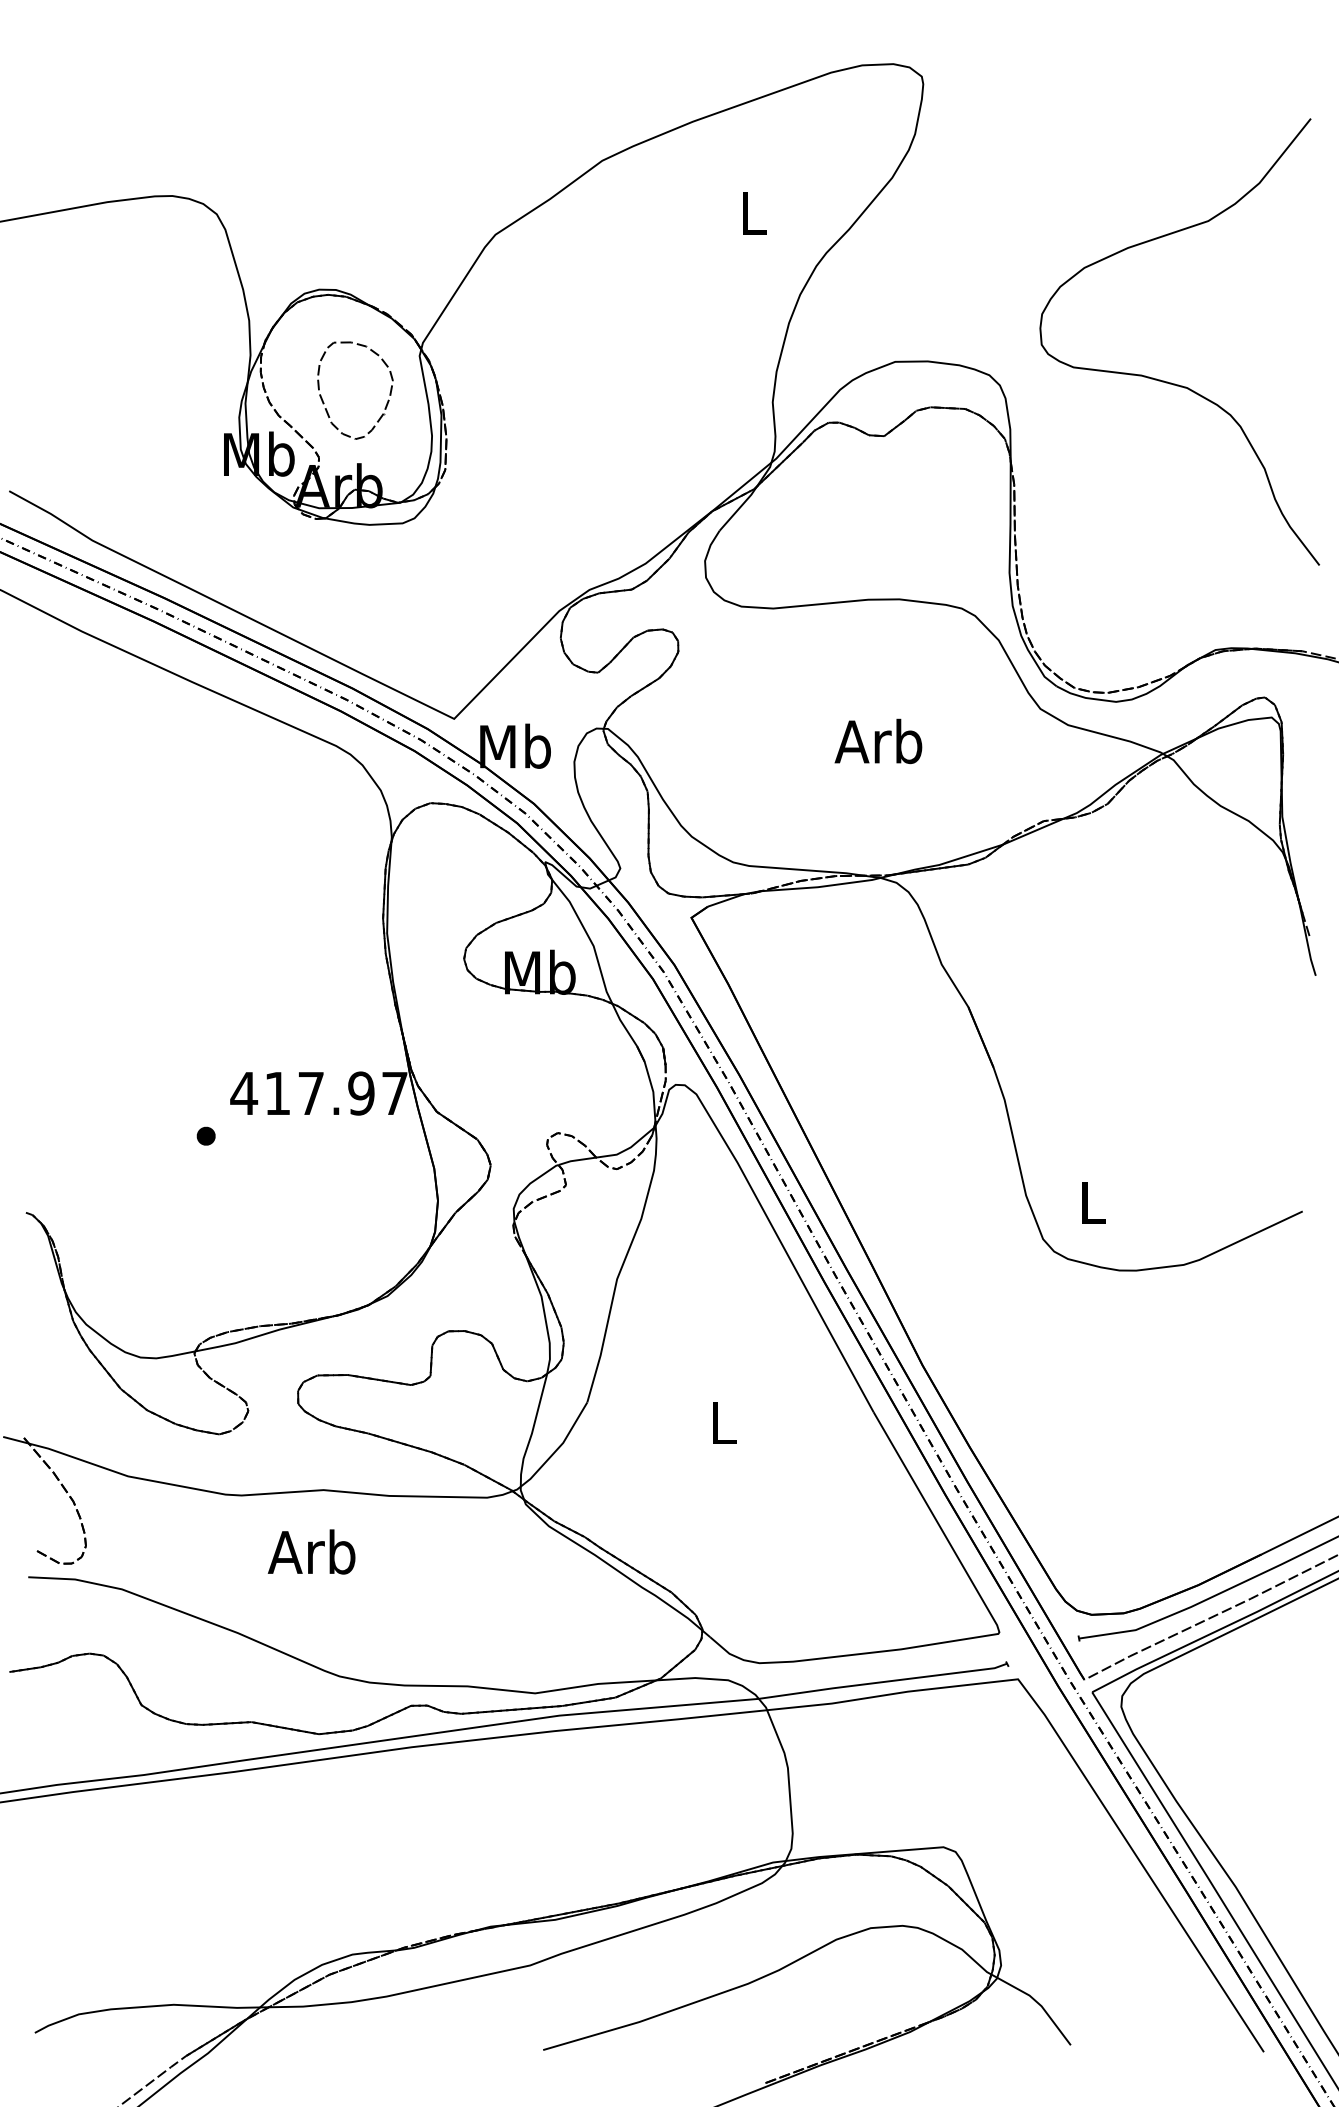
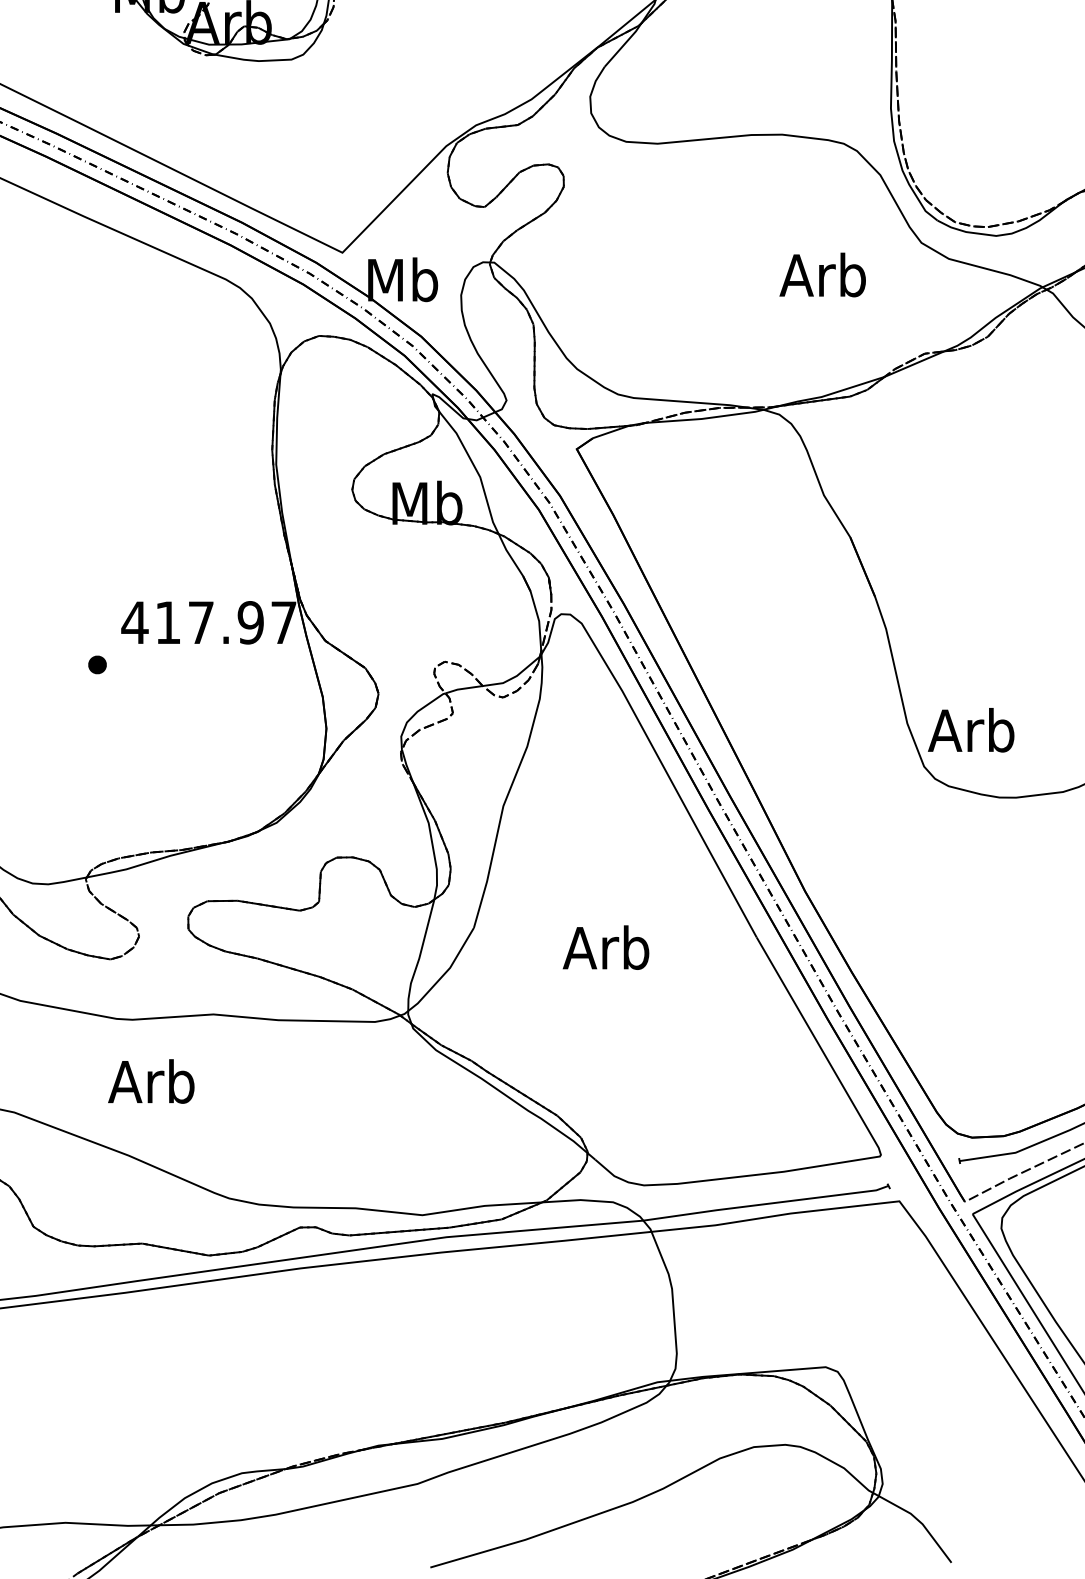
text: (878, 741) -> (822, 275), moved
text: (1090, 1201) -> (970, 729), L -> Arb
text: (720, 1422) -> (605, 947), L -> Arb
text: (311, 1551) -> (151, 1081), moved

